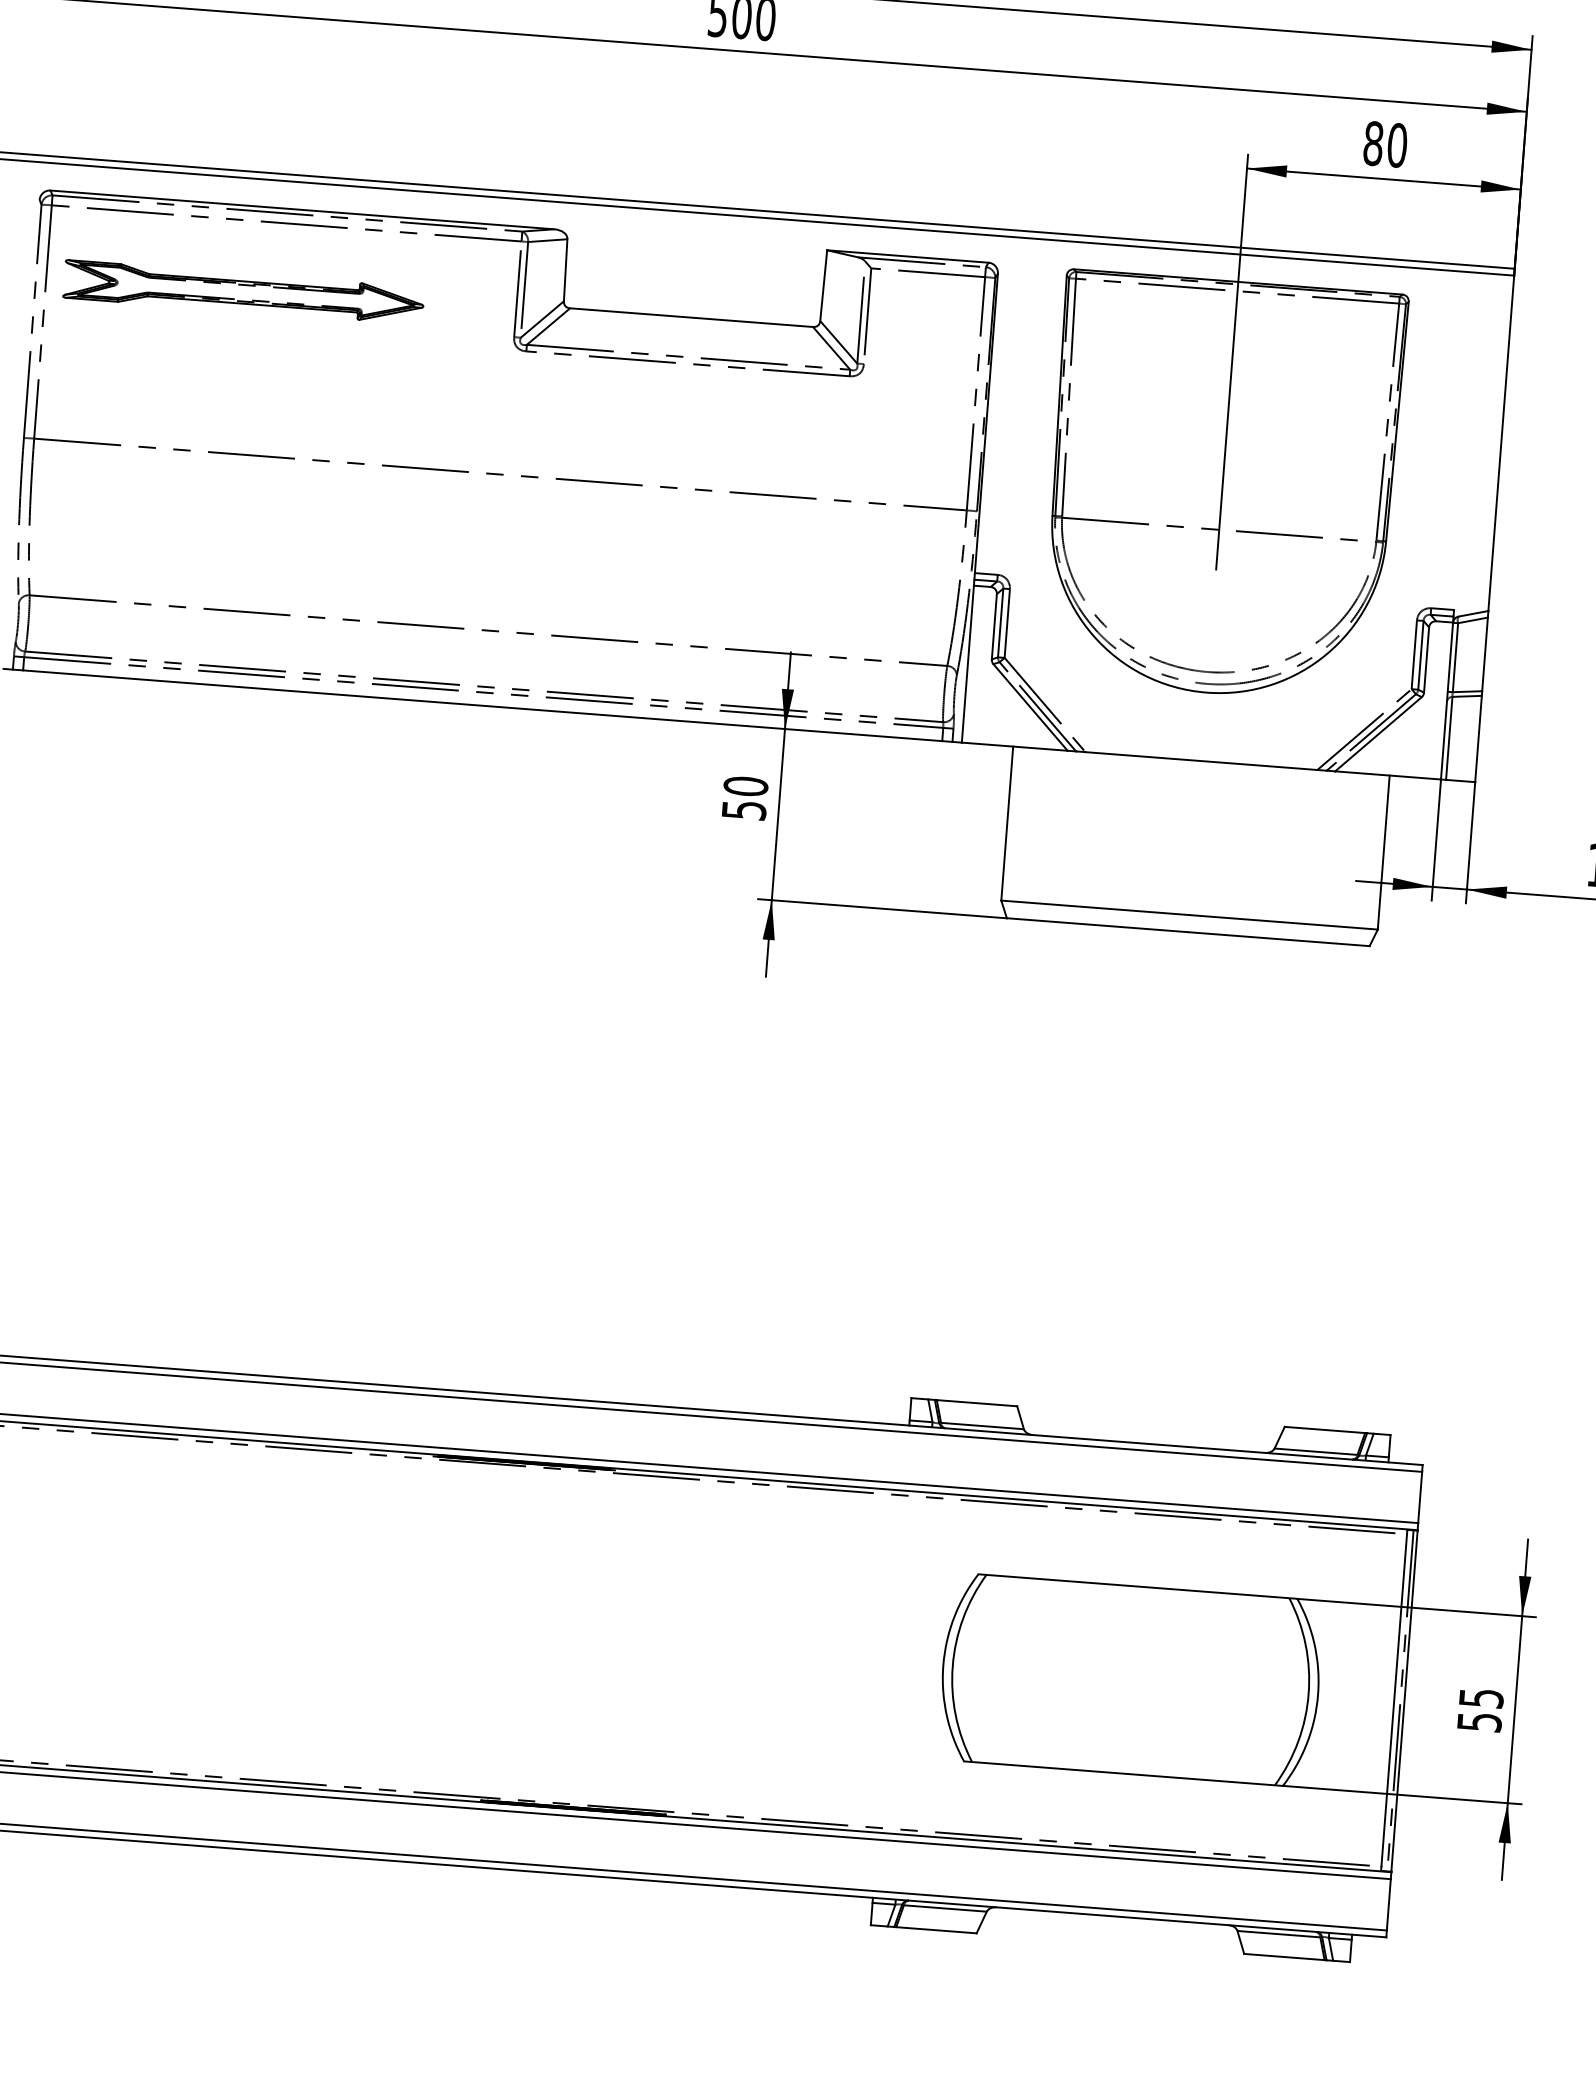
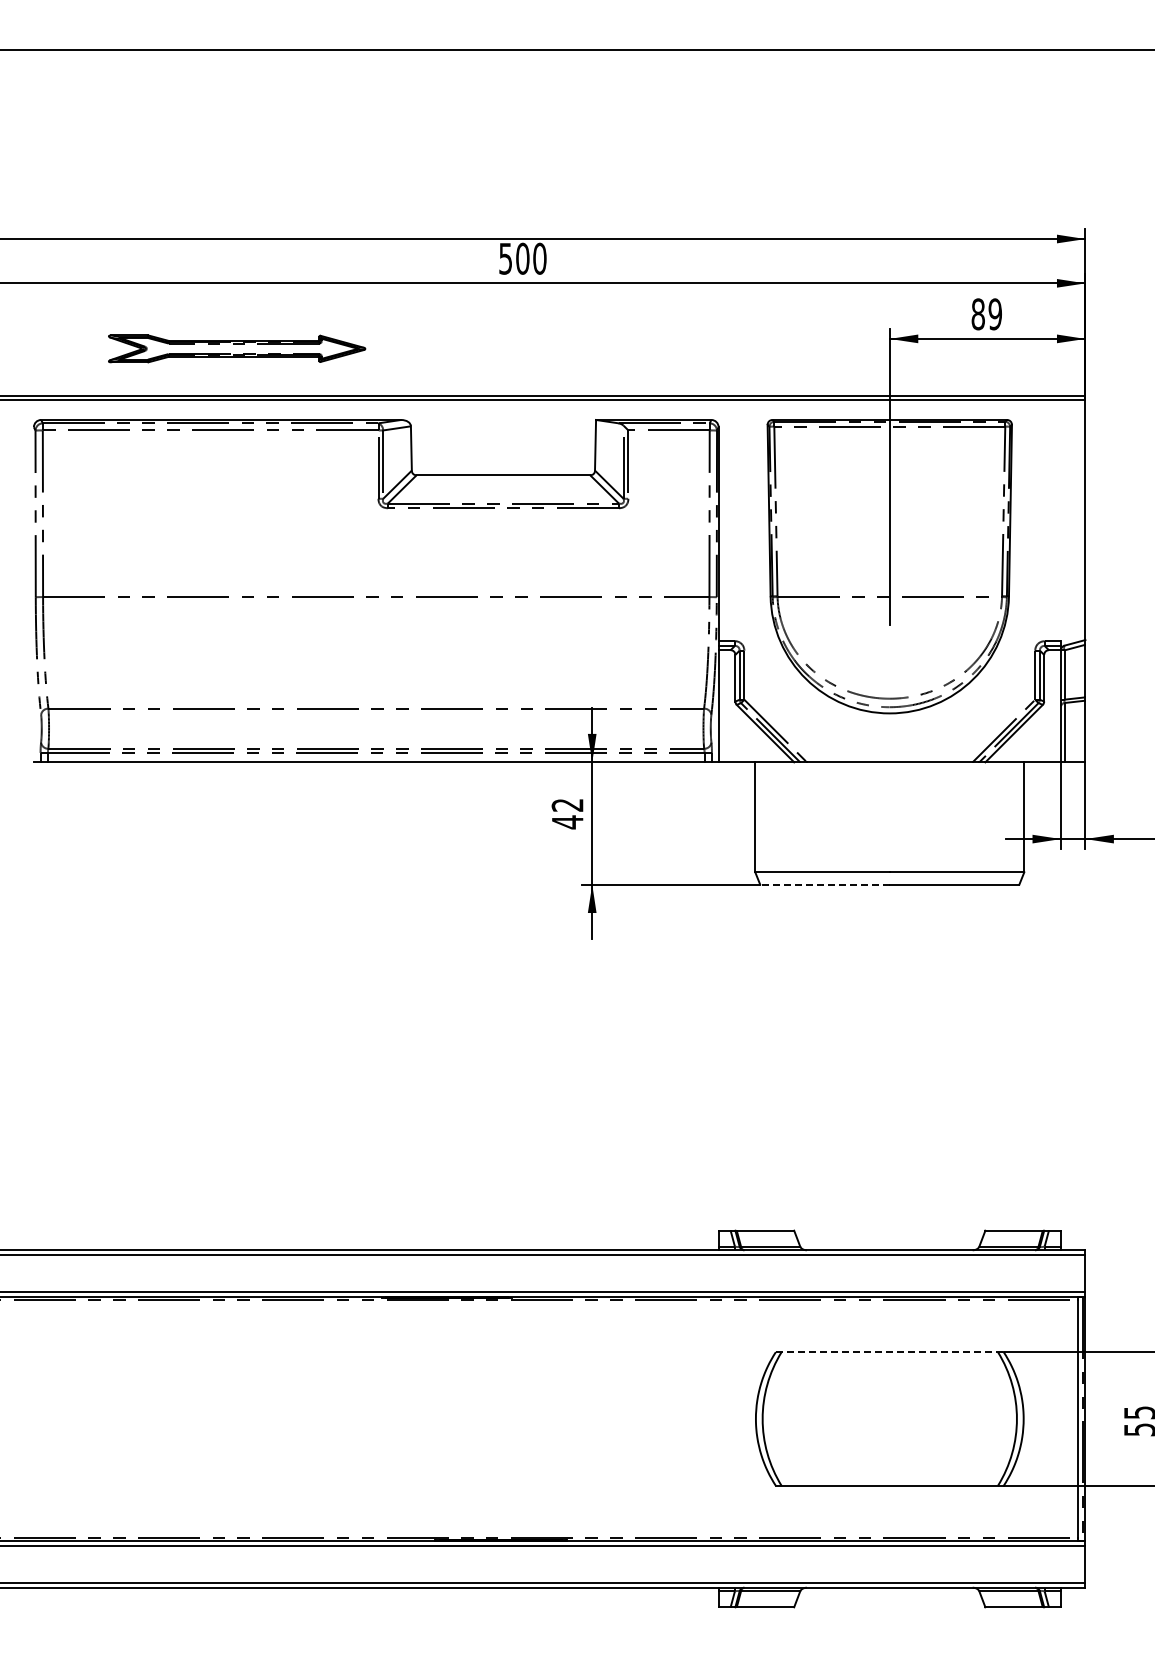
text: (1397, 145) -> (995, 314), 80 -> 89
part: (244, 292) -> (237, 348), moved
text: (744, 797) -> (567, 813), 50 -> 42
line: (1098, 925) -> (825, 884), solid -> dashed
line: (1137, 1587) -> (889, 1352), solid -> dashed

